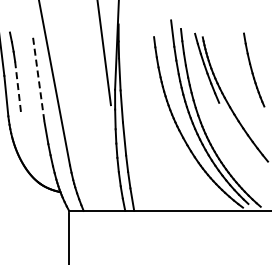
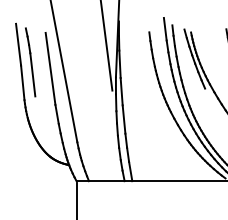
line: (38, 80) -> (50, 69), dashed -> solid
line: (18, 86) -> (33, 74), dashed -> solid

